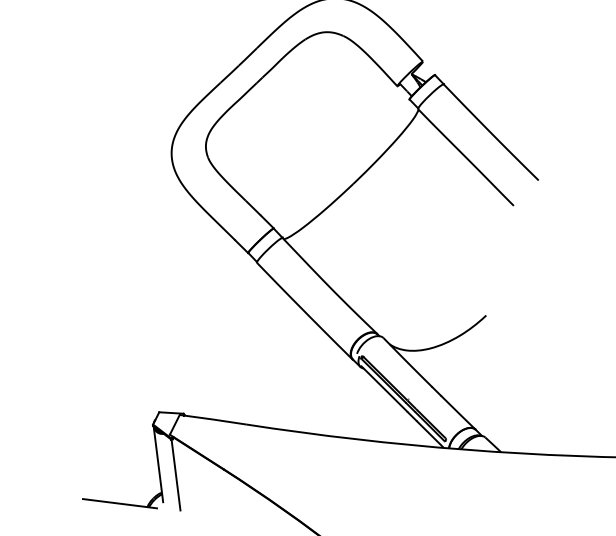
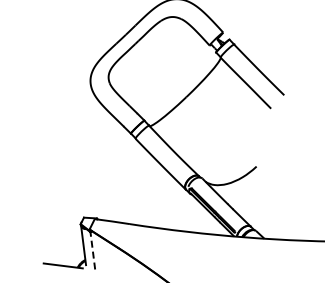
line: (175, 474) -> (92, 250), solid -> dashed

